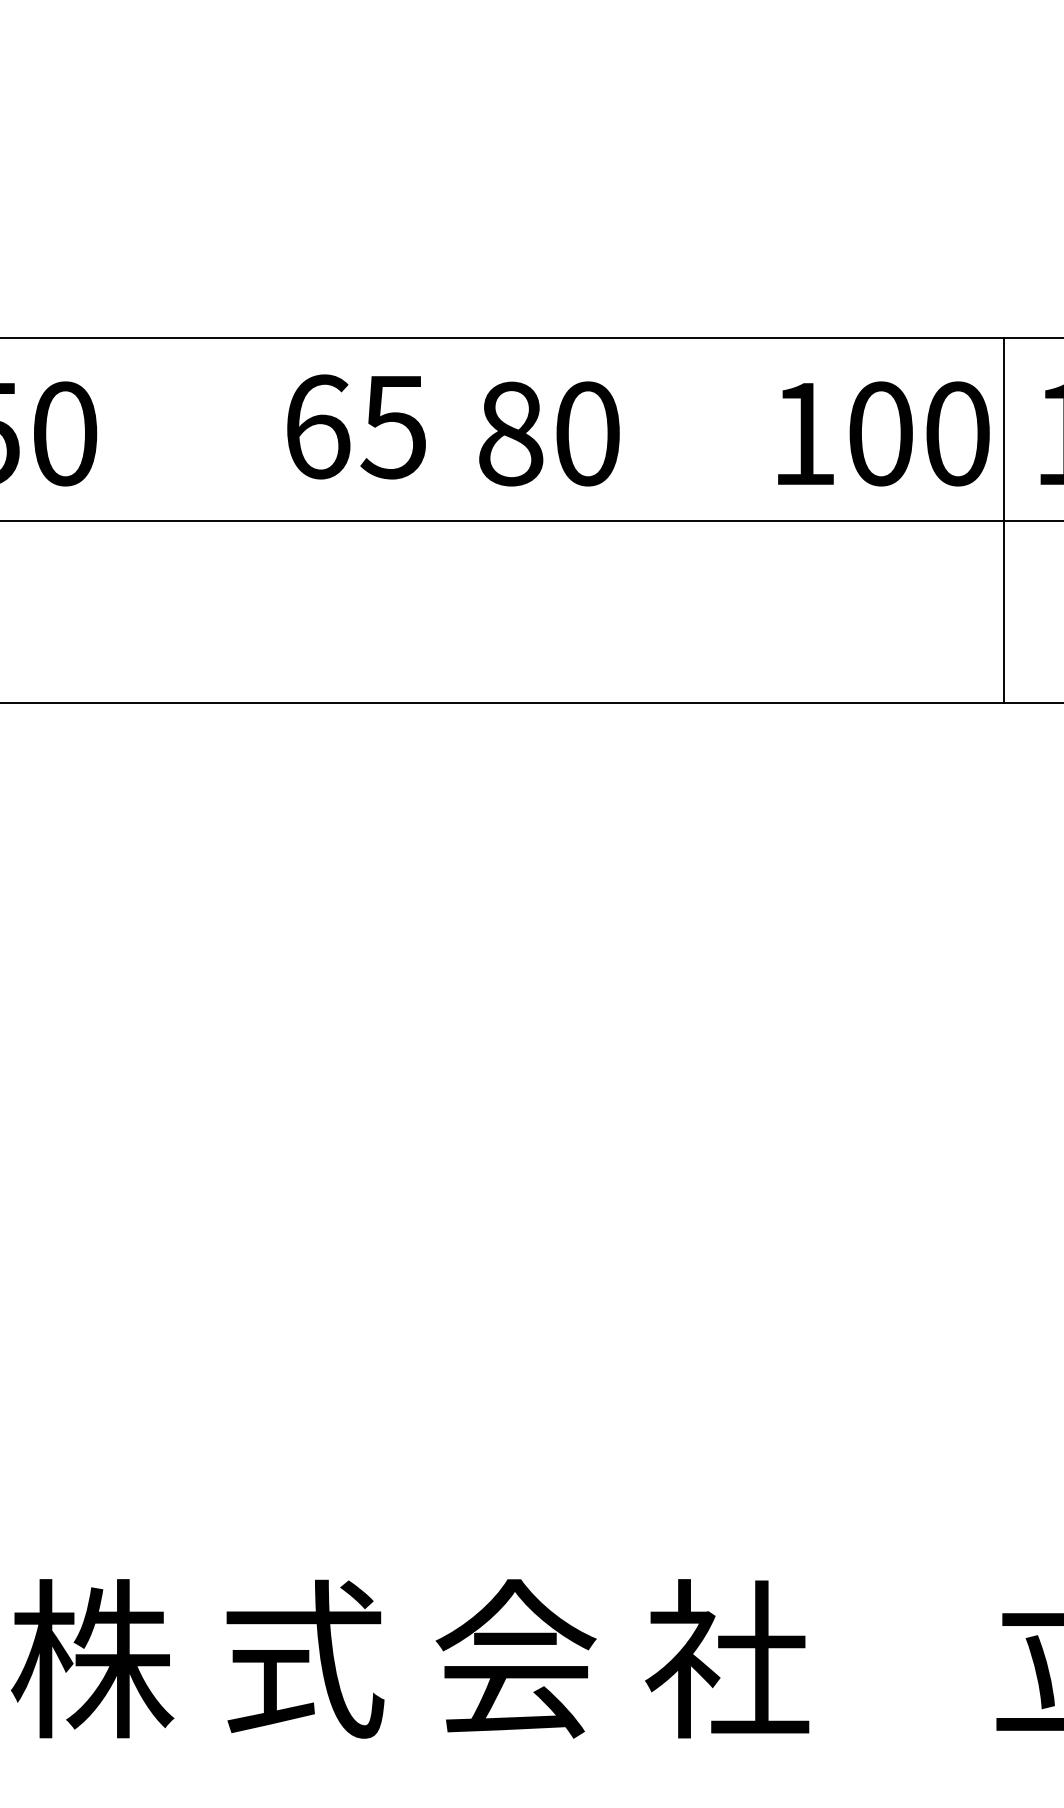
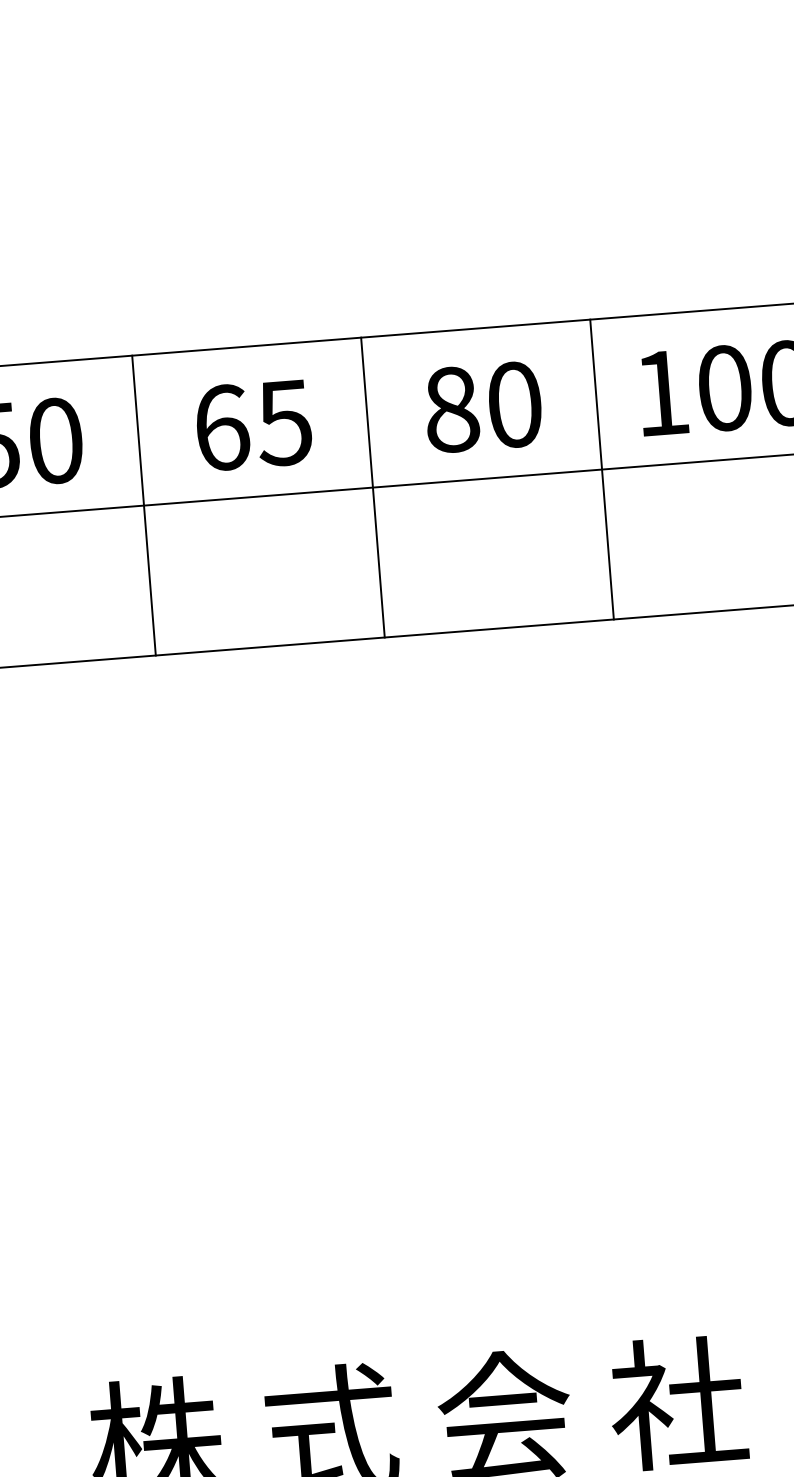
text: (356, 426) -> (253, 425), moved
text: (549, 433) -> (483, 406), moved
line: (165, 520) -> (143, 505), added
line: (444, 520) -> (372, 487), added
line: (724, 520) -> (602, 469), added

